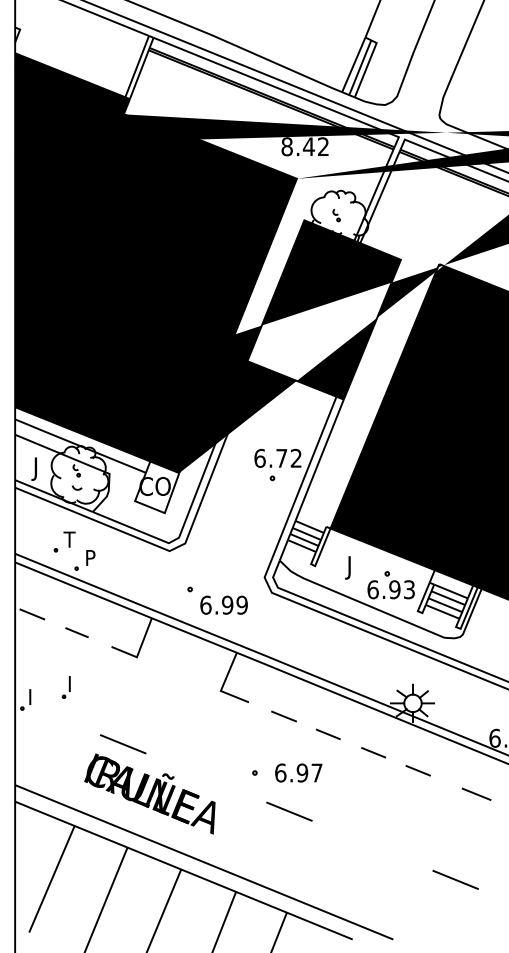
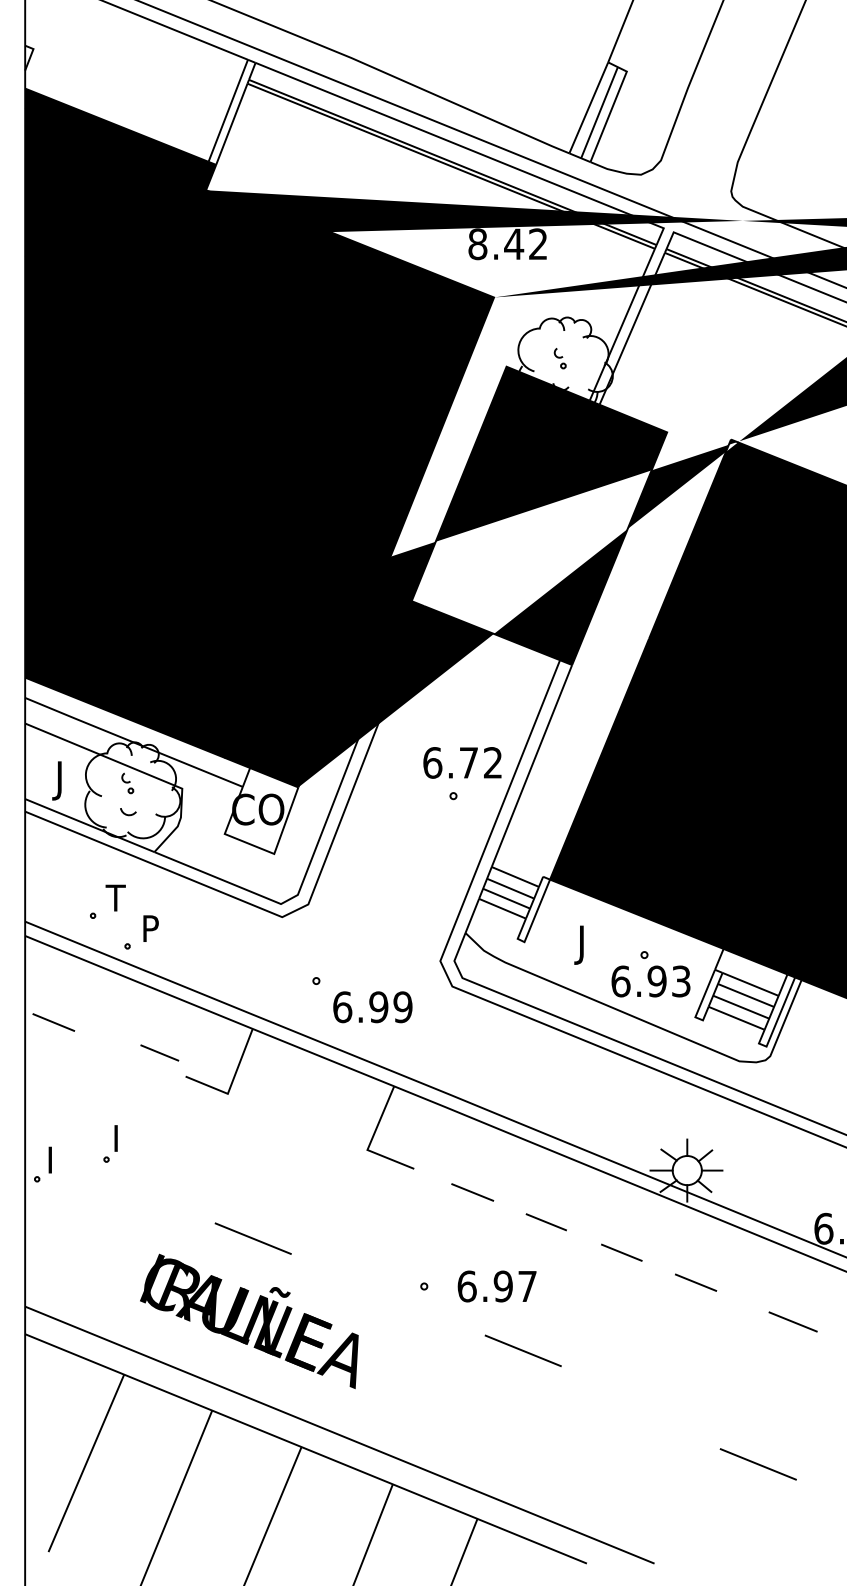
line: (76, 632) -> (158, 1052), moved
line: (123, 744) -> (253, 1239), moved
line: (289, 811) -> (523, 1350), moved

